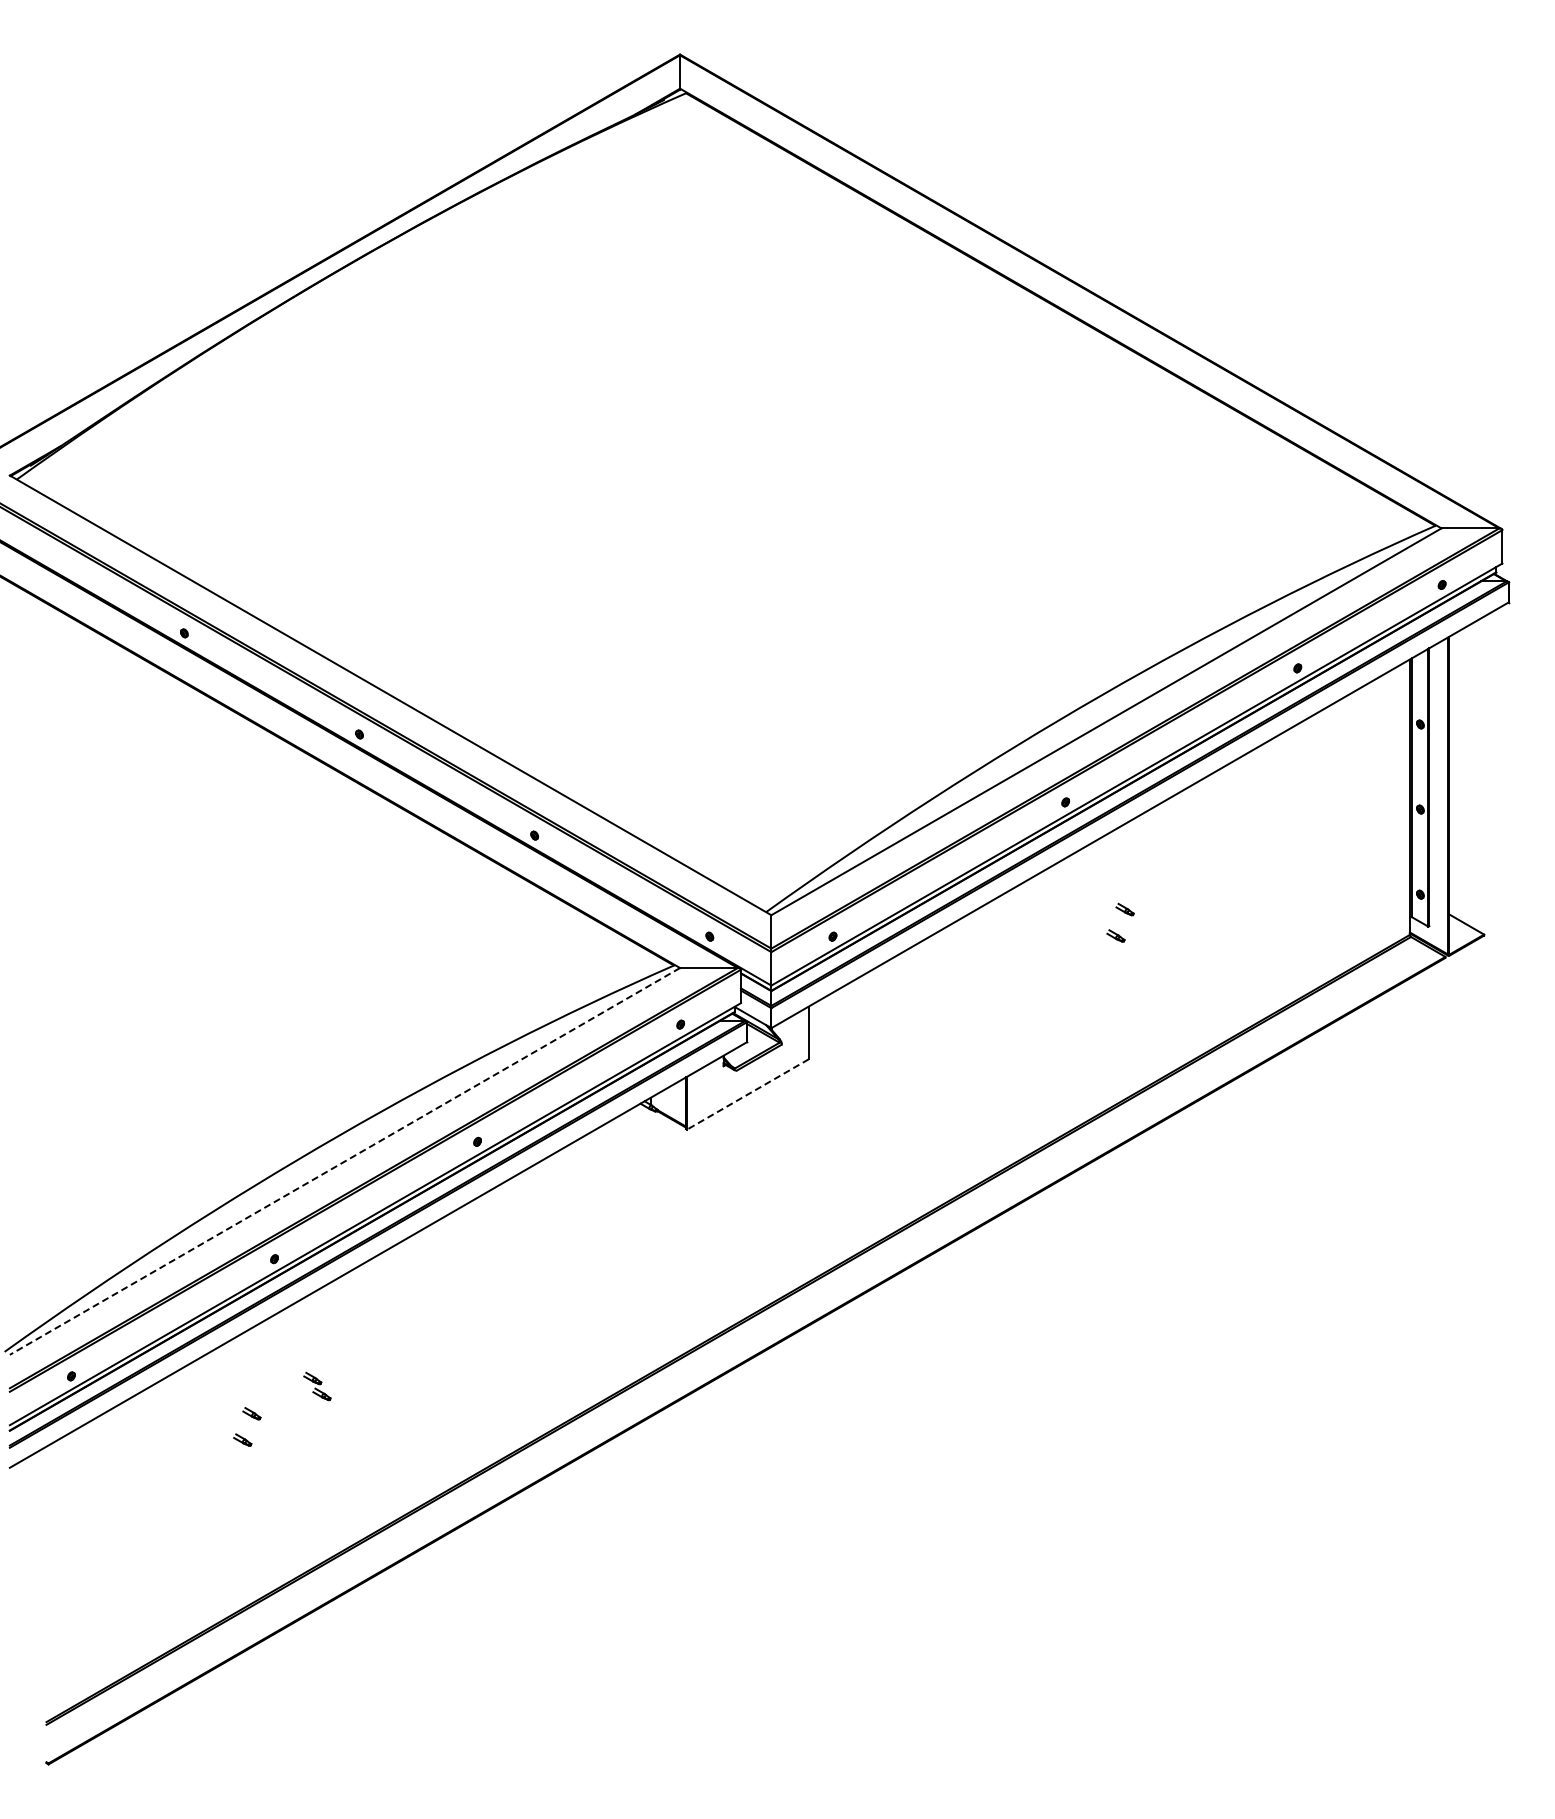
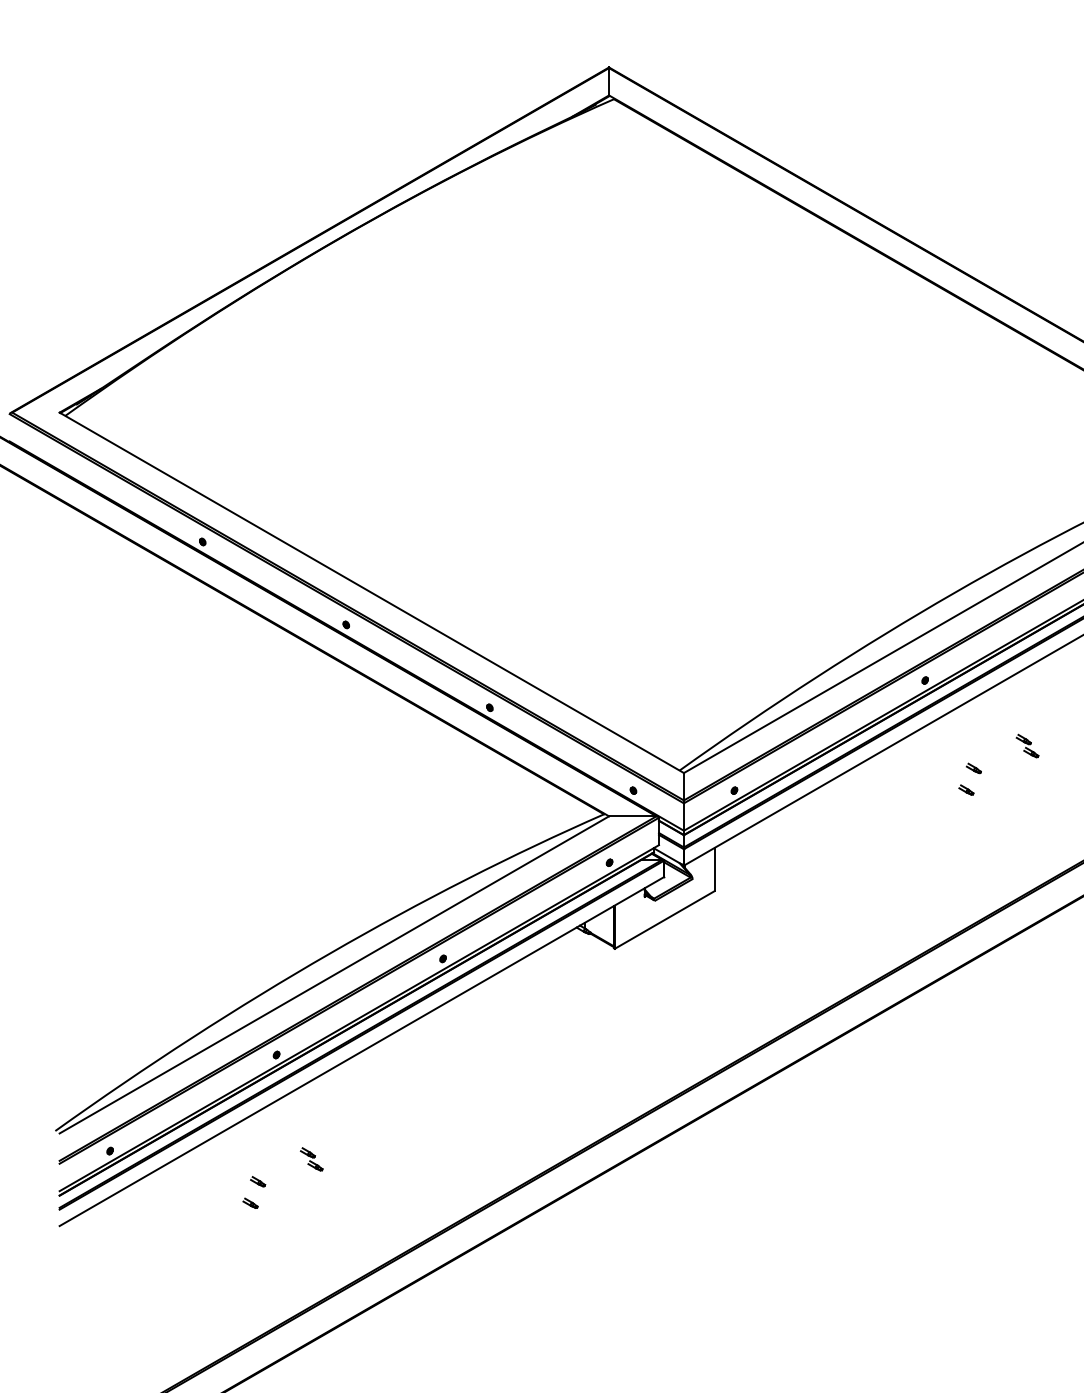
part: (1190, 881) -> (1027, 745), added
line: (747, 1094) -> (664, 920), dashed -> solid
line: (344, 1161) -> (333, 974), dashed -> solid

